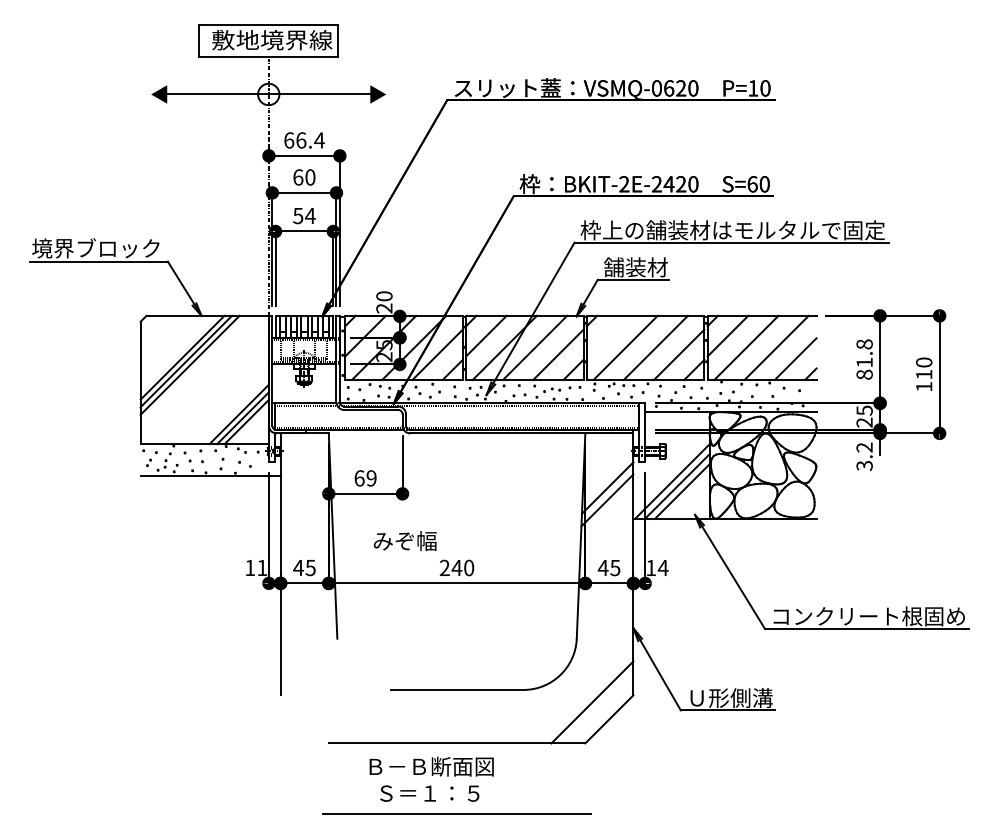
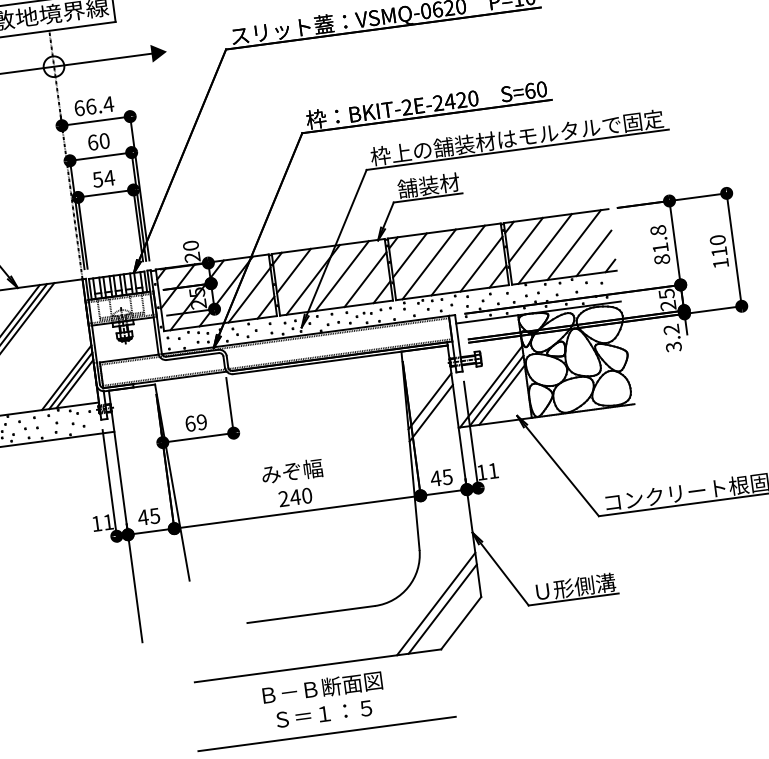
line: (606, 335) -> (409, 254), added
text: (404, 540) -> (291, 471), moved
text: (662, 567) -> (492, 470), 14 -> 11
line: (586, 696) -> (436, 604), added
text: (431, 778) -> (323, 699), moved

